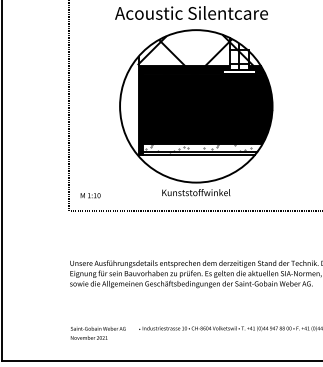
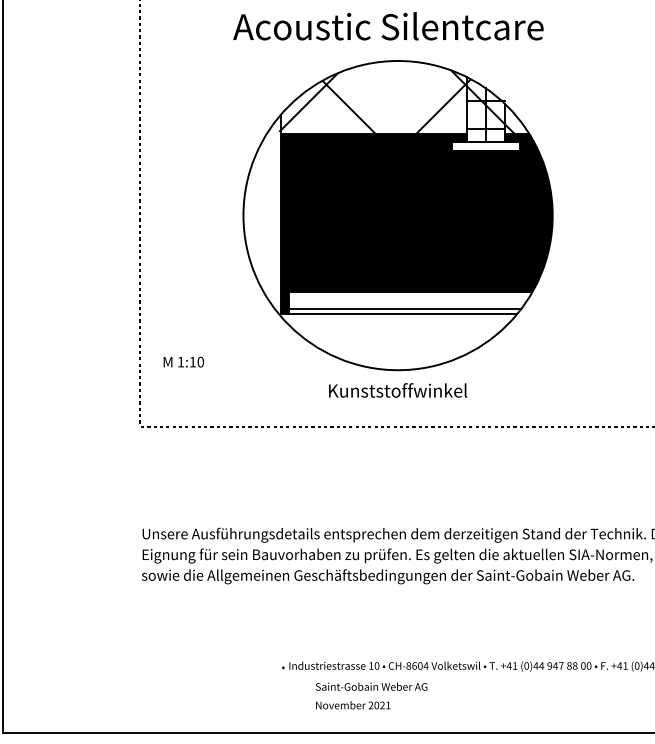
hatch: (200, 148) -> (406, 301), removed
text: (90, 195) -> (183, 361), moved
text: (97, 333) -> (370, 696), moved

